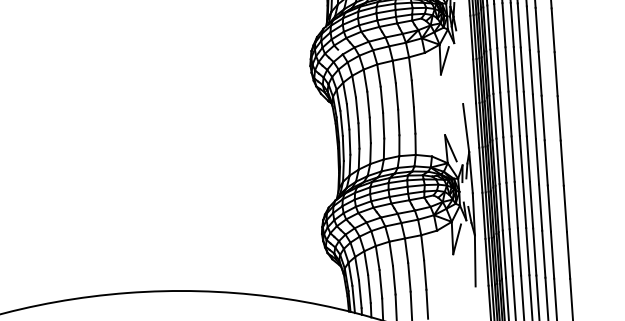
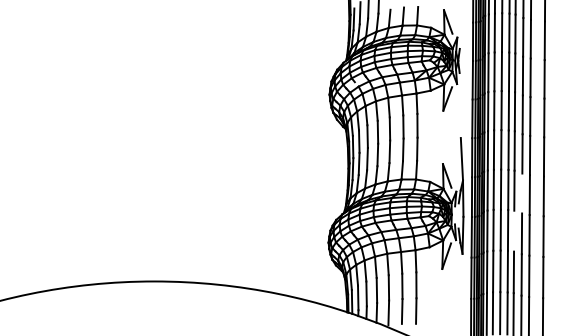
line: (537, 161) -> (522, 193), removed
line: (531, 204) -> (514, 230), removed
line: (474, 260) -> (460, 275), removed

